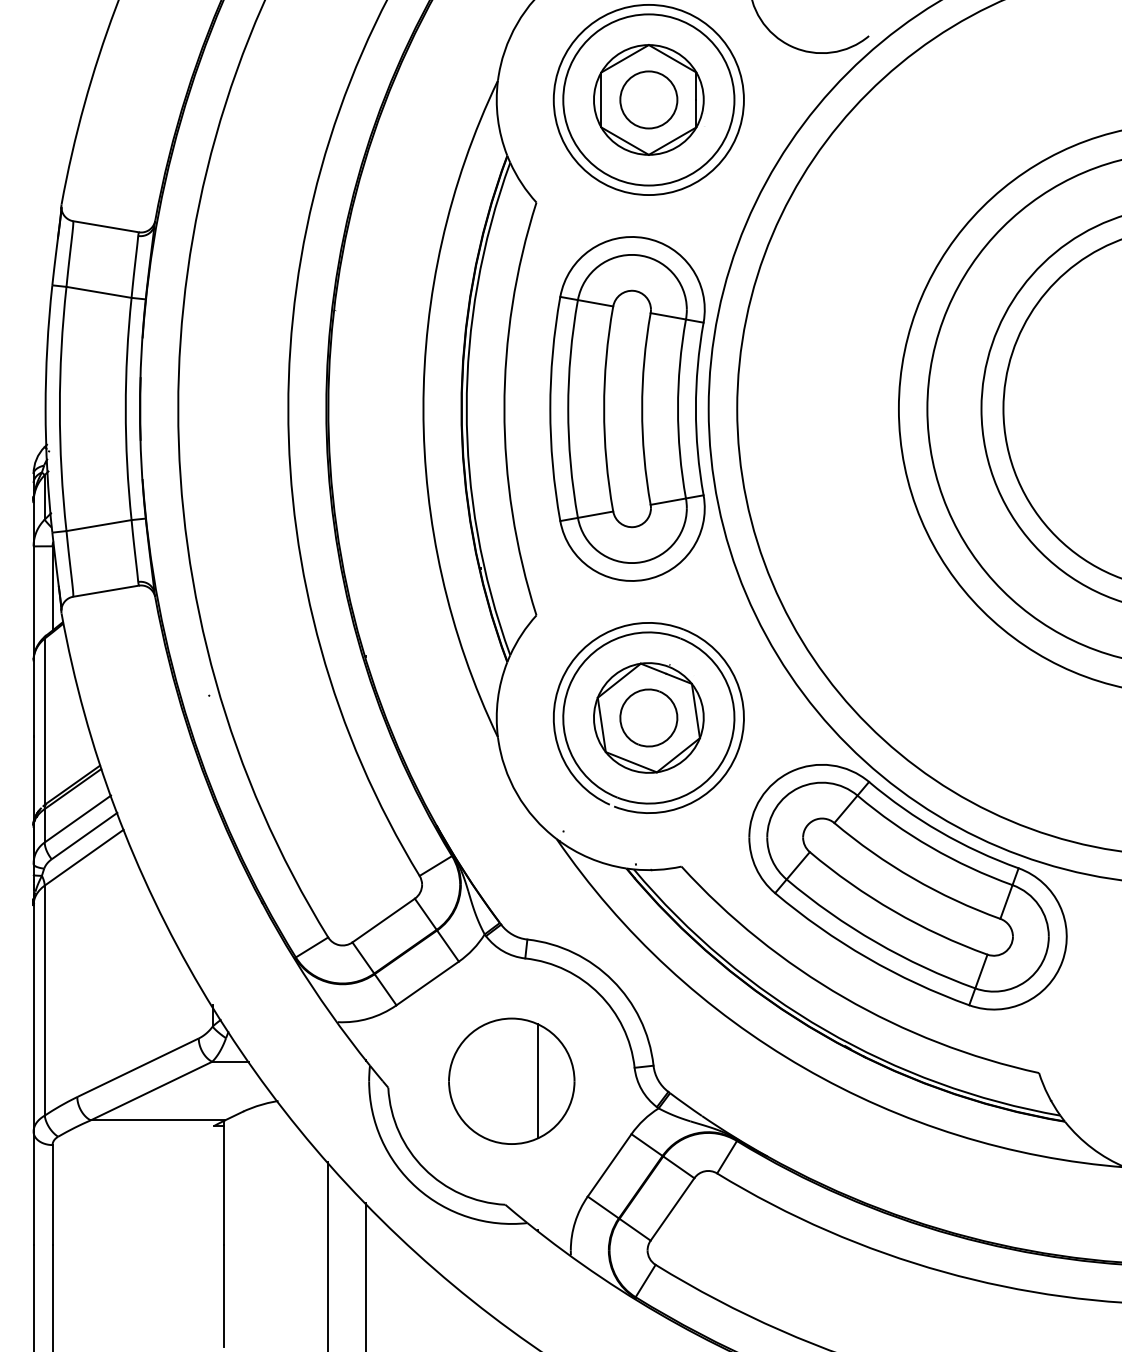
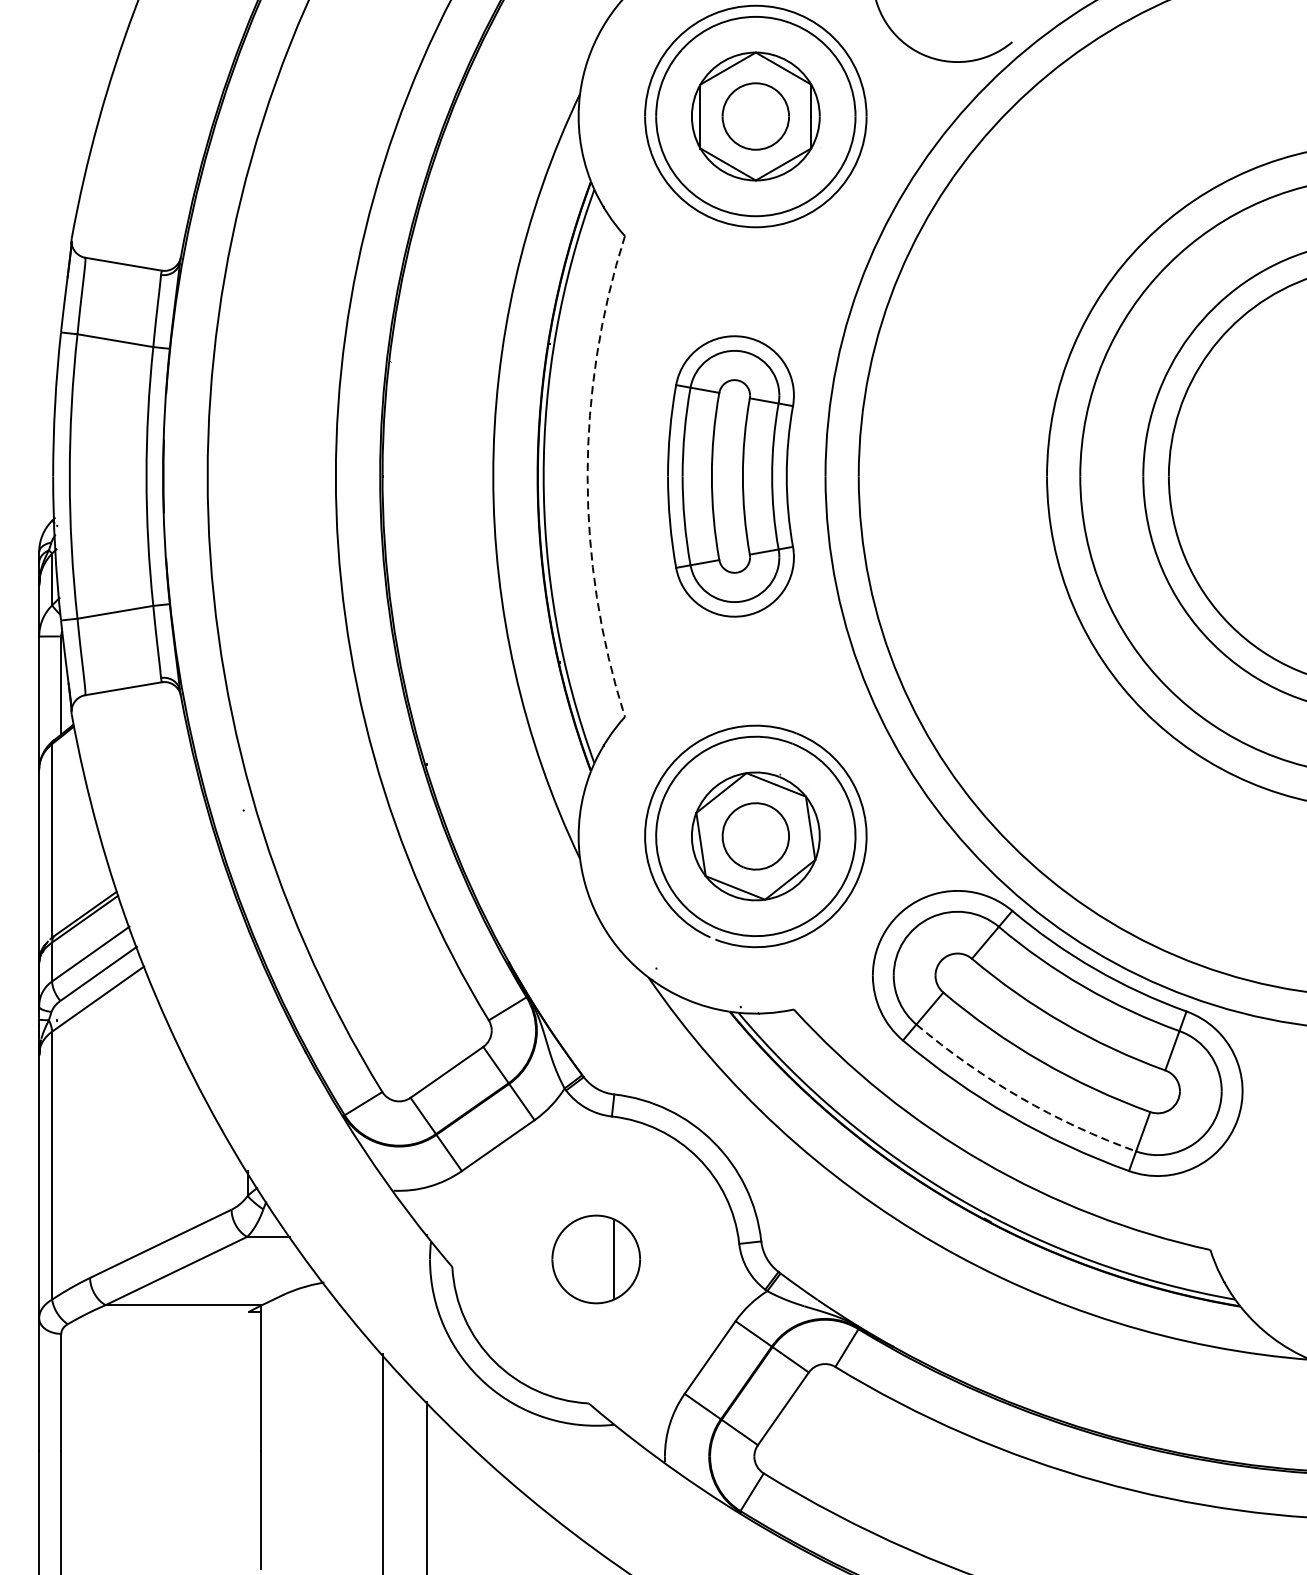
arc: (504, 408) -> (587, 475), solid -> dashed
part: (627, 408) -> (730, 475), size x0.7
arc: (876, 942) -> (1020, 1097), solid -> dashed
part: (511, 1080) -> (595, 1258), size x0.6

